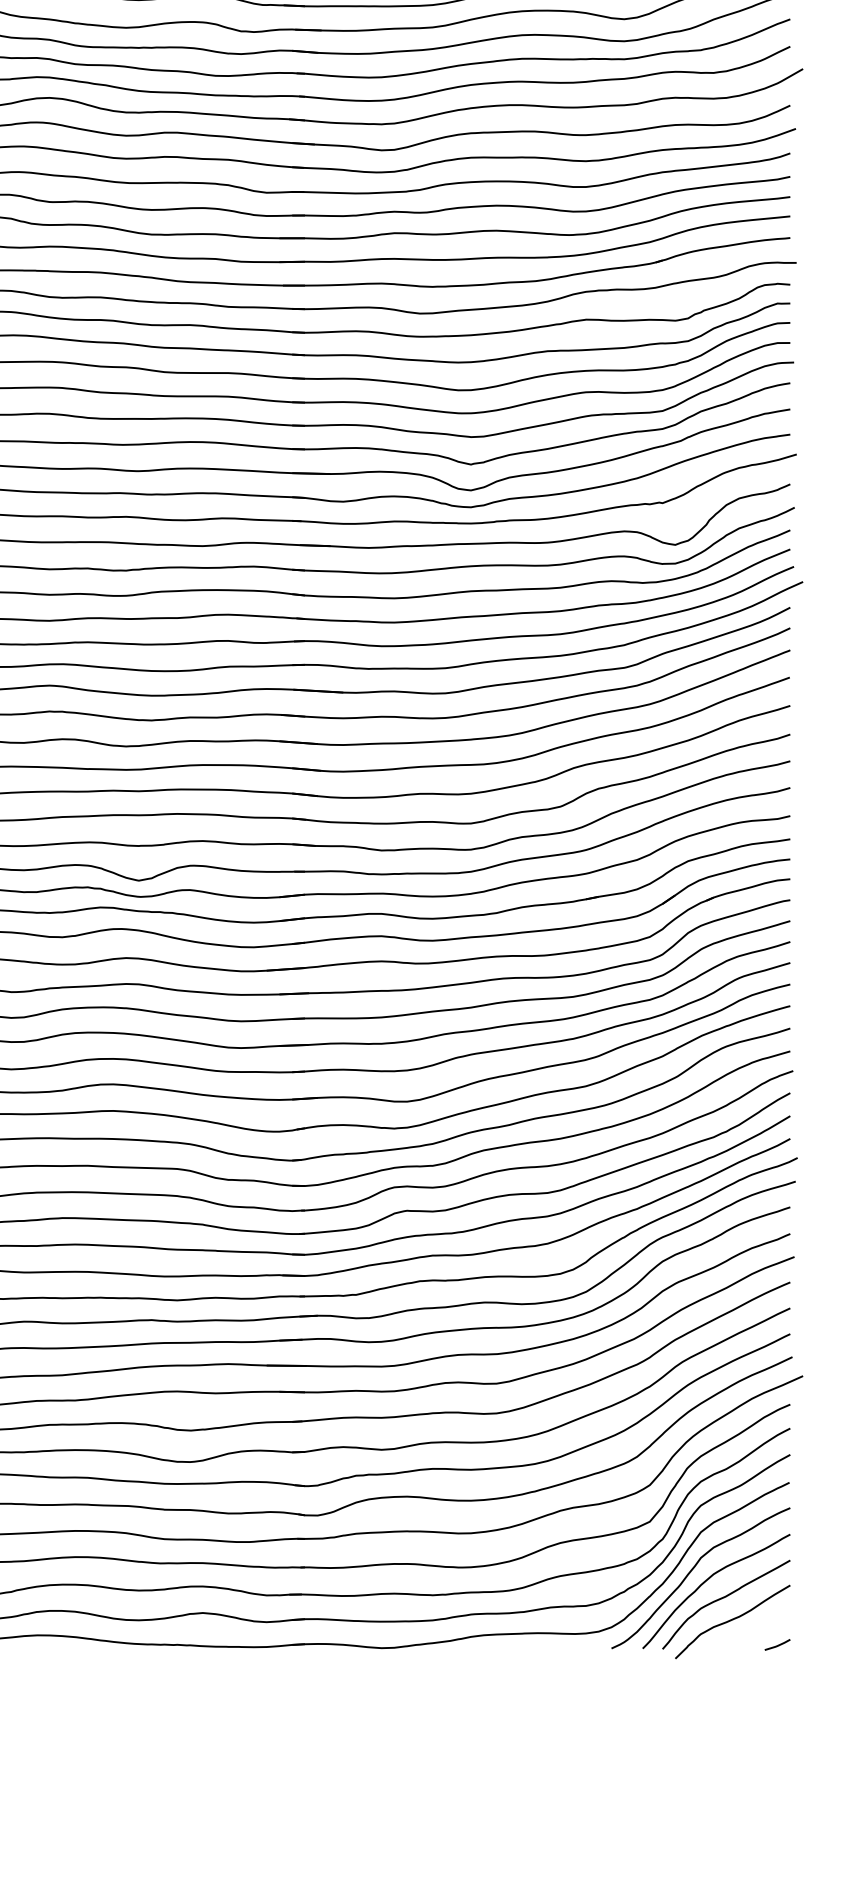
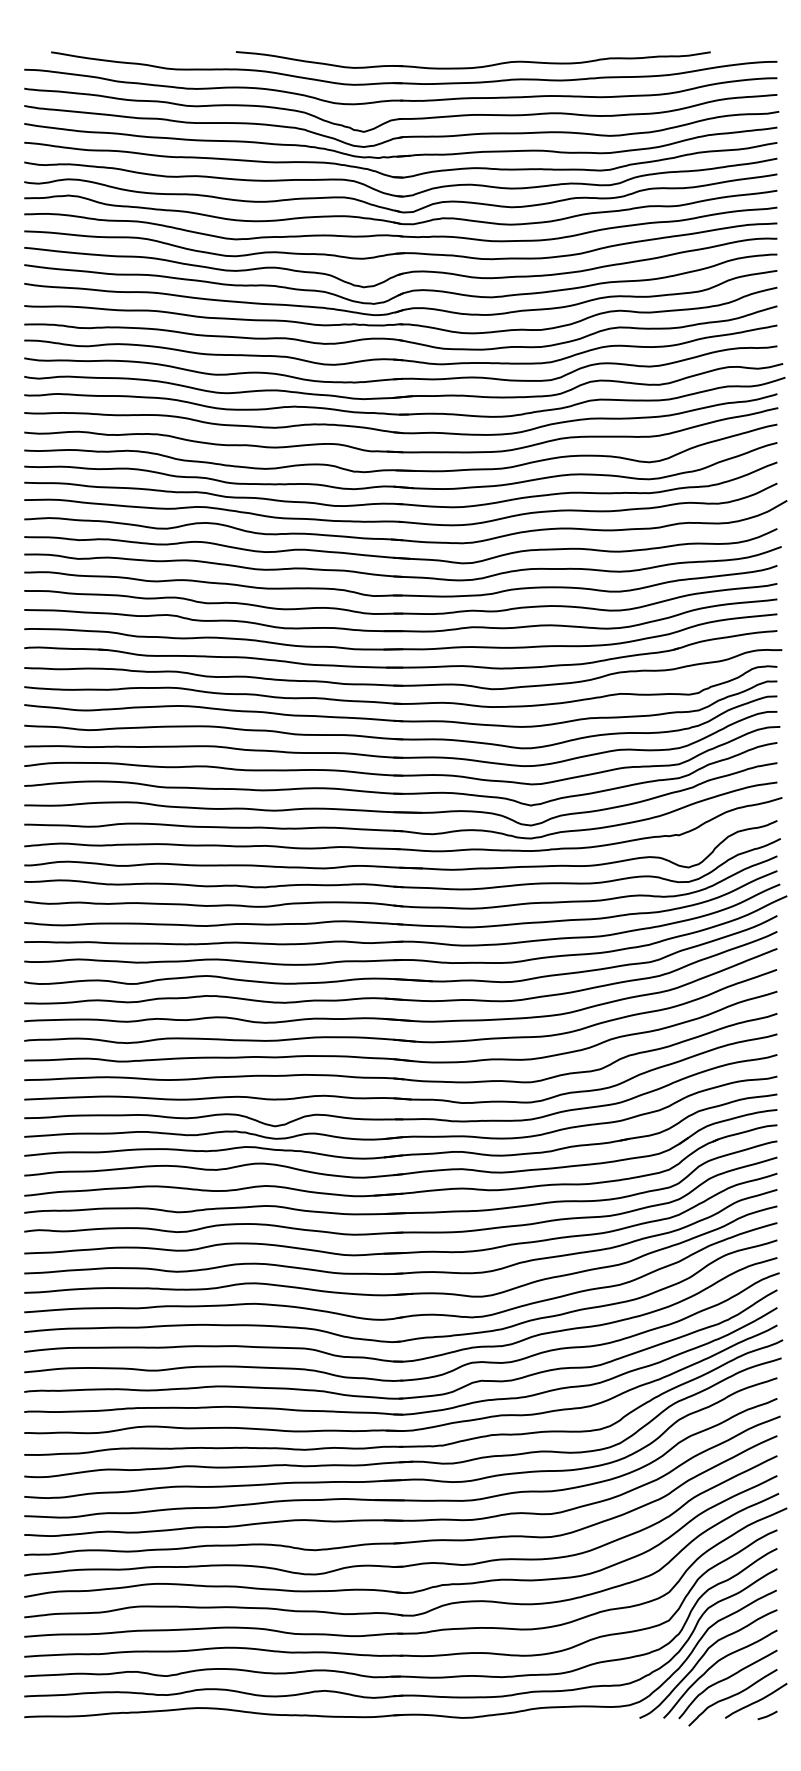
curve: (763, 1625) -> (756, 1700), added

